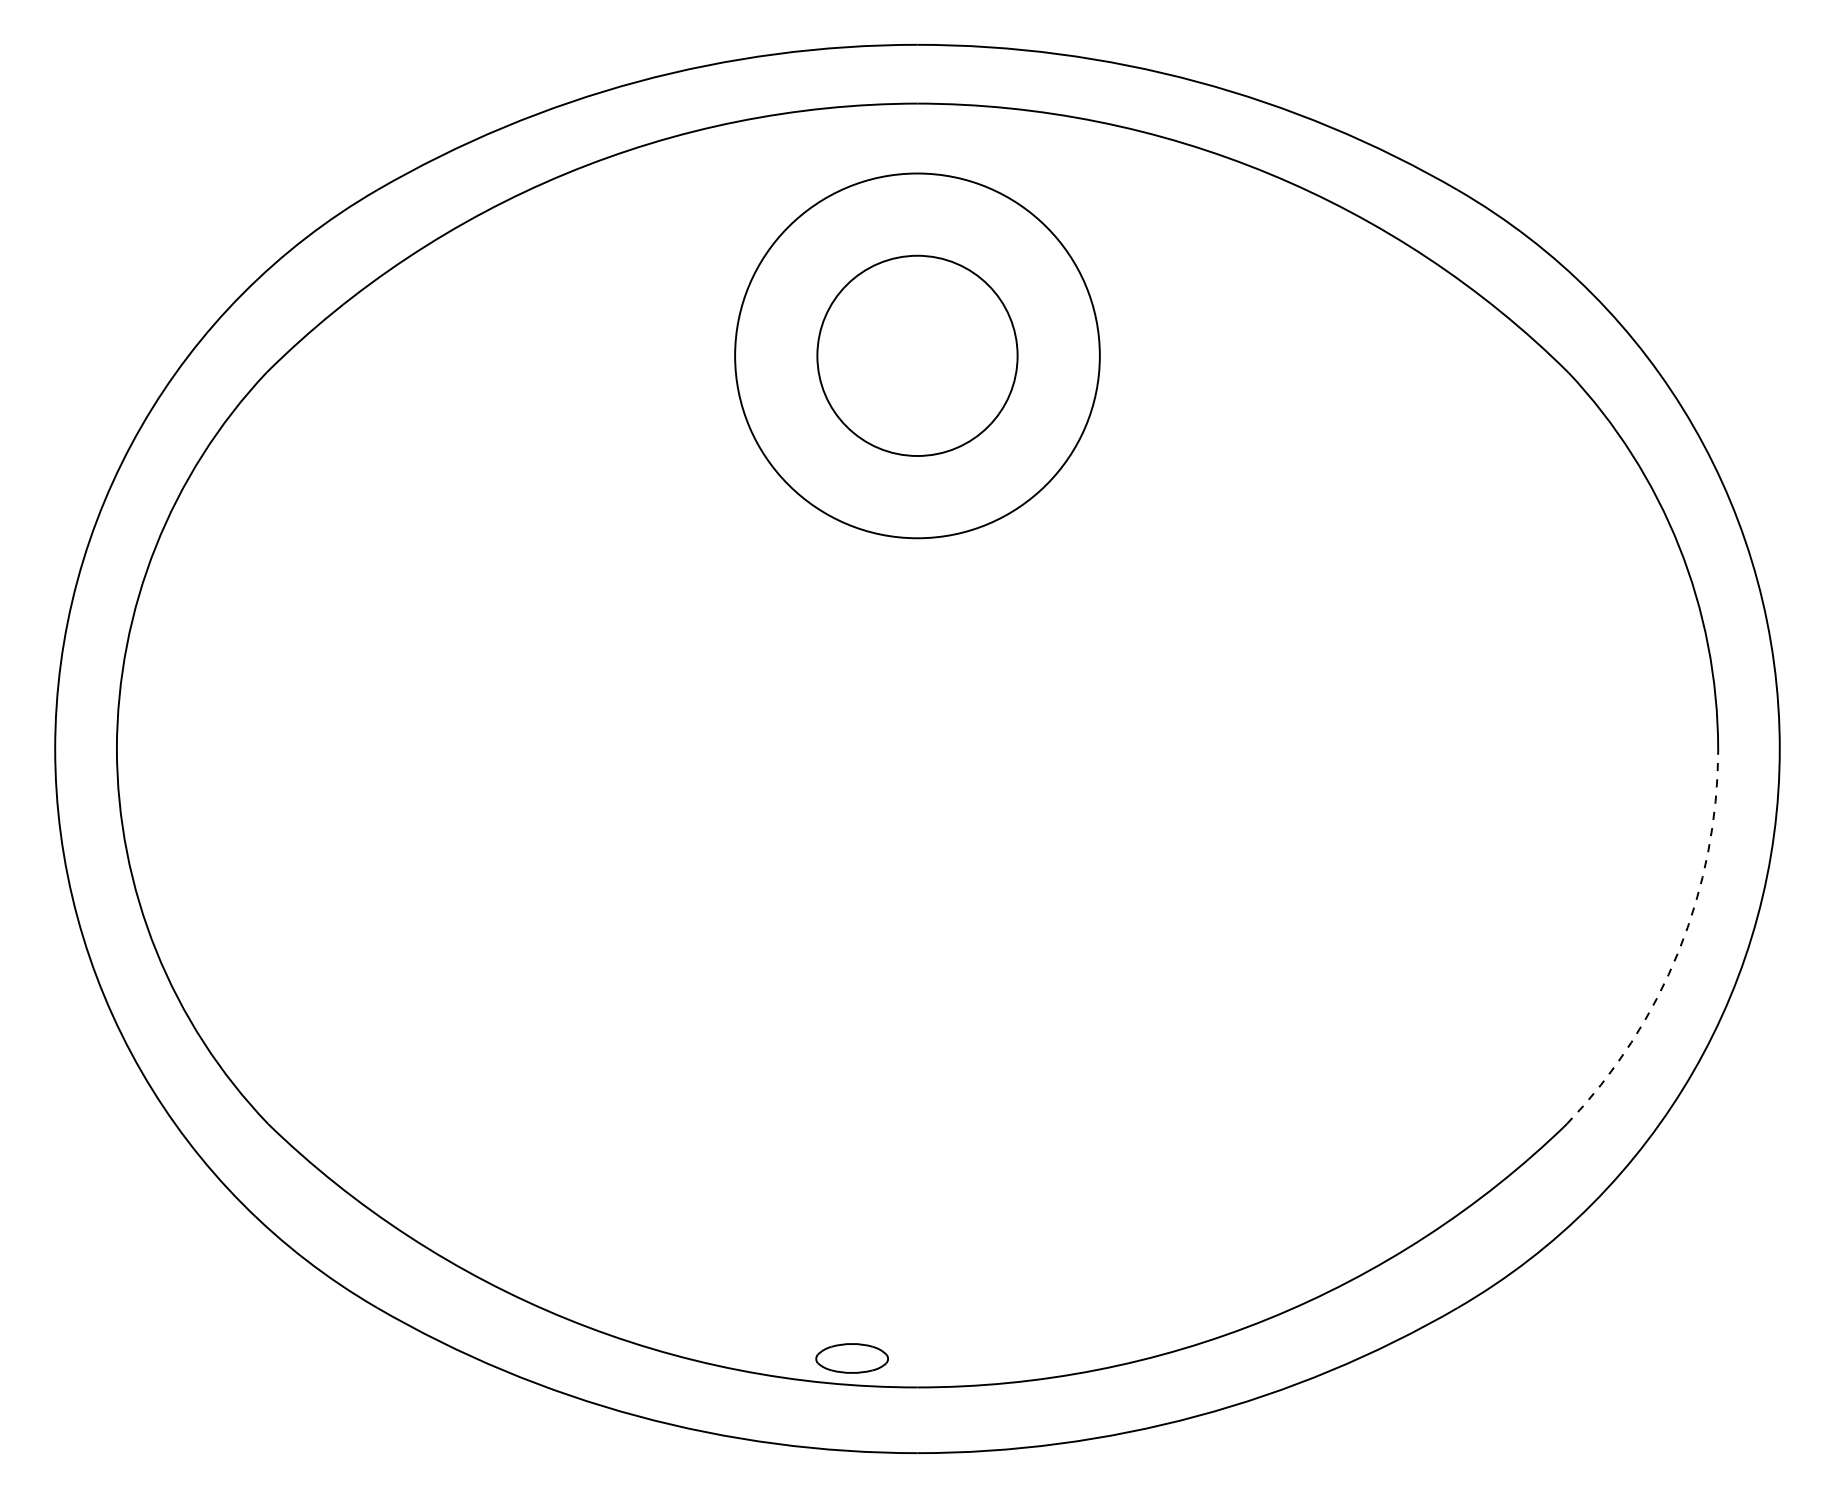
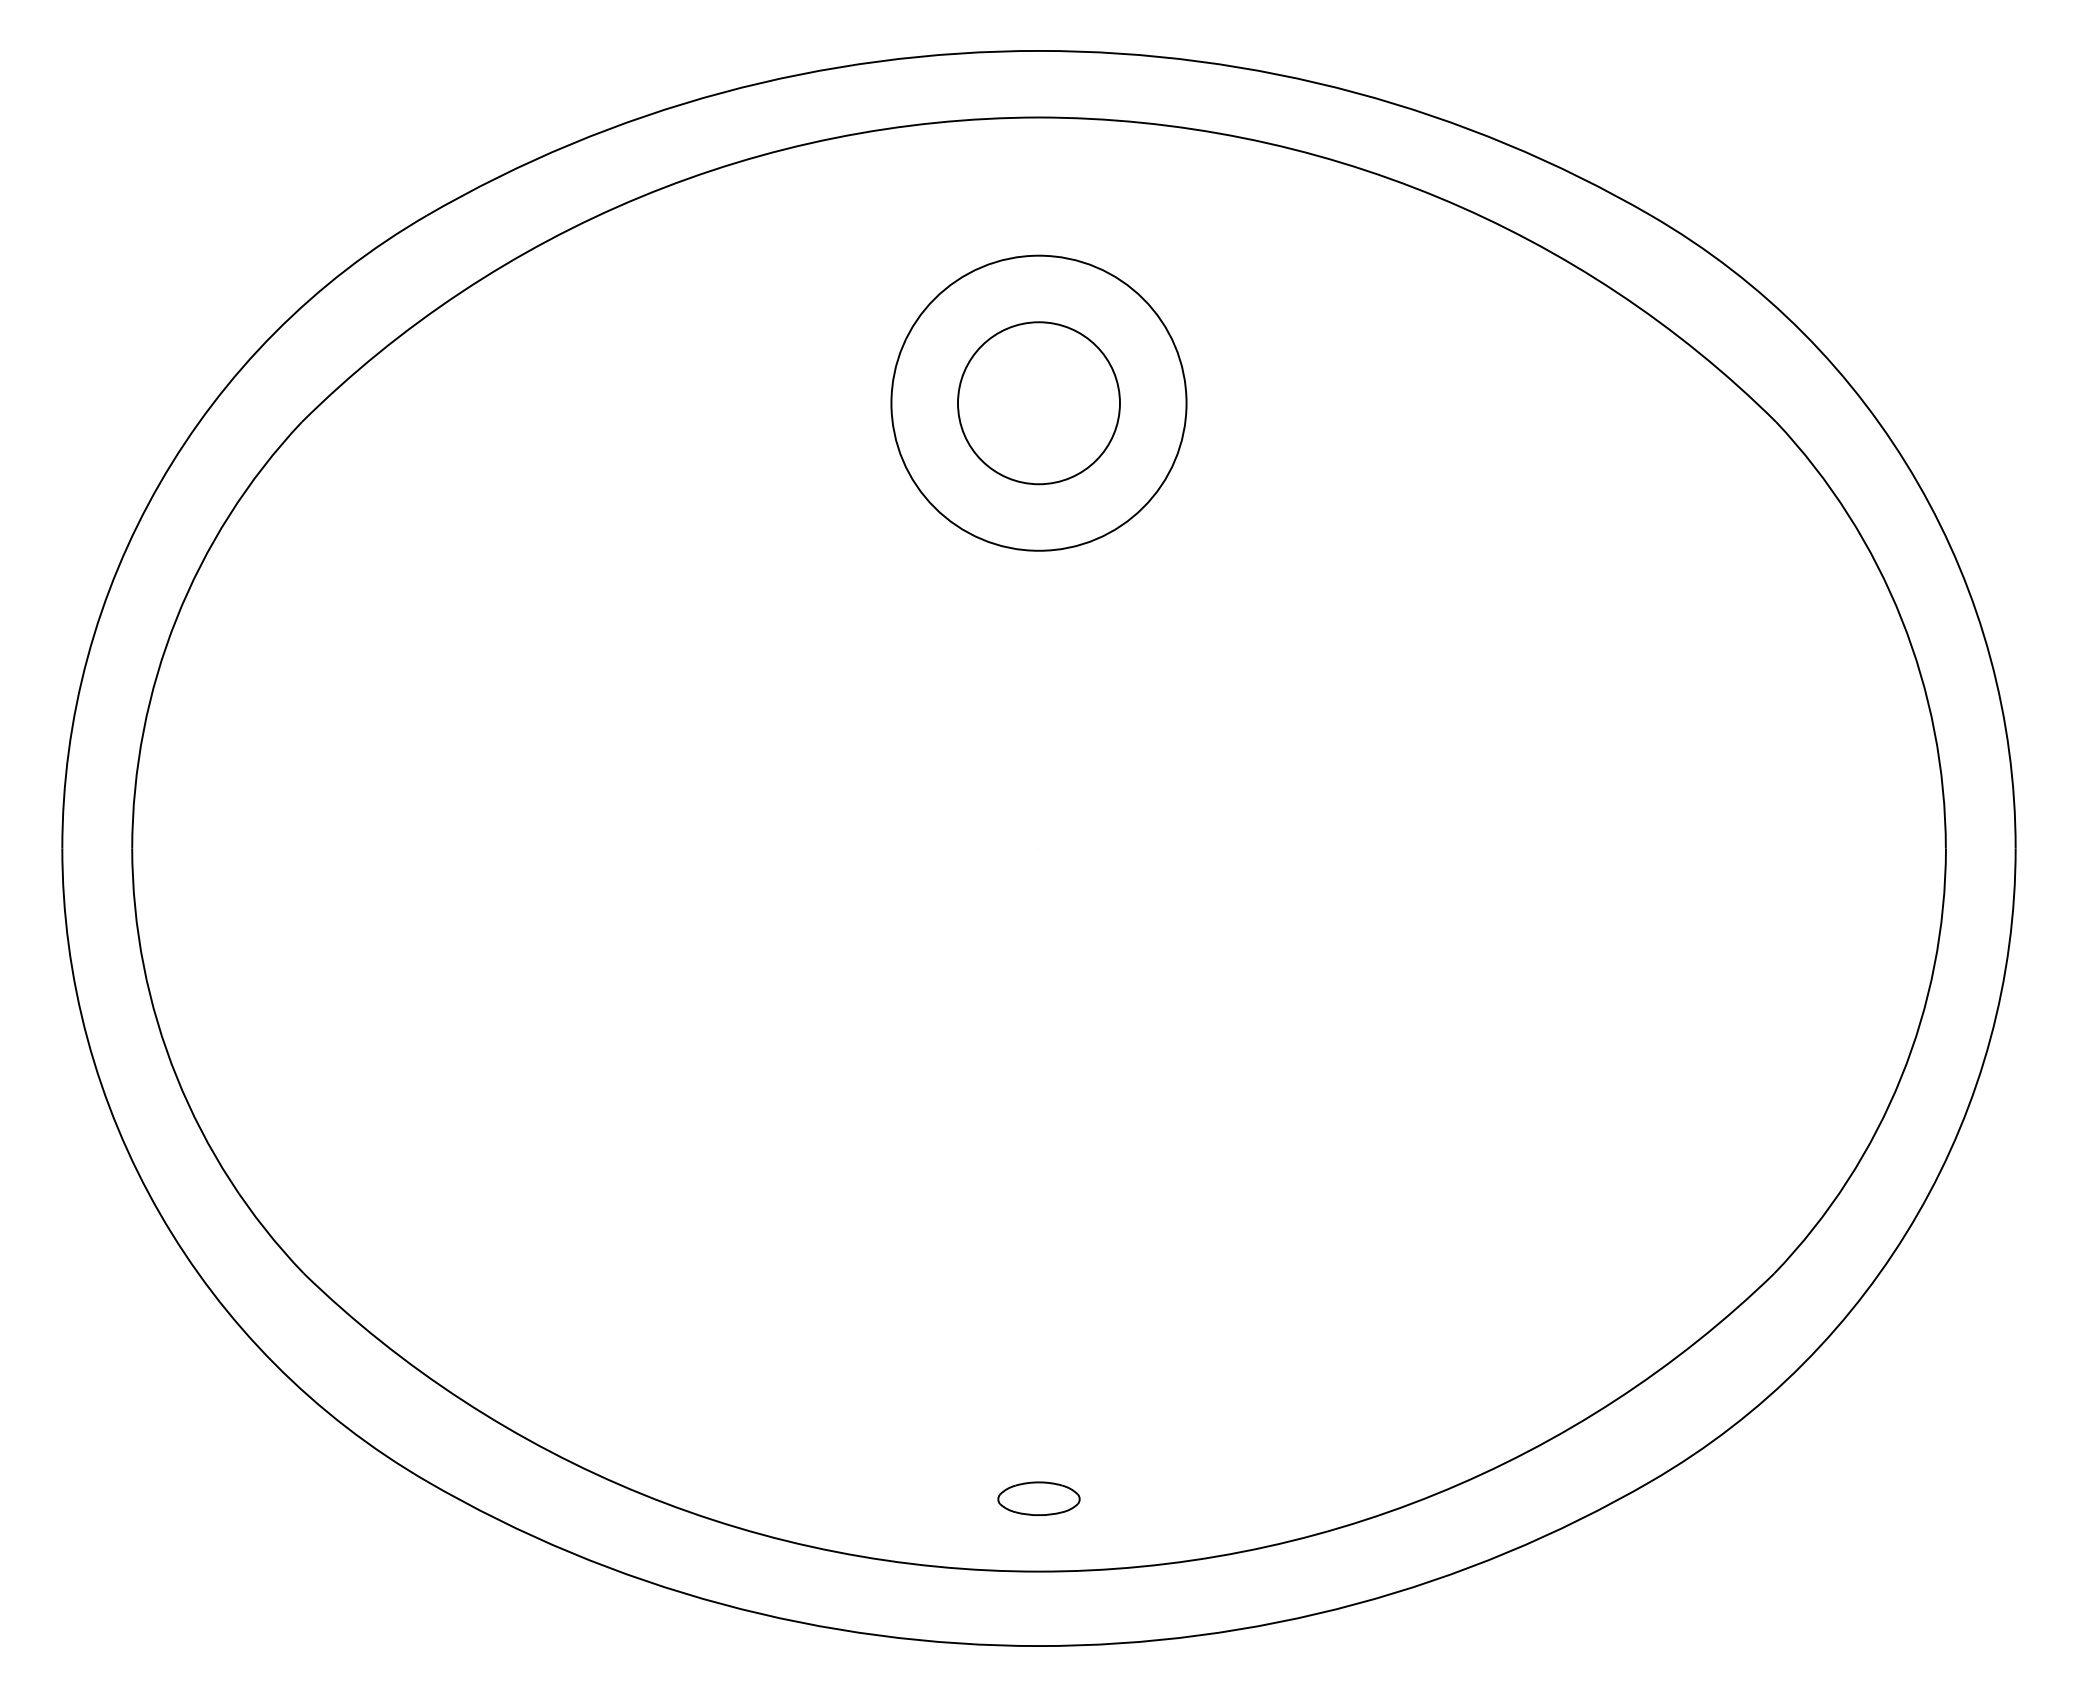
circle: (917, 355) -> (1038, 402), size x0.71
circle: (917, 356) -> (1038, 403), size x0.71
arc: (1679, 951) -> (1901, 1077), dashed -> solid
part: (851, 1358) -> (1038, 1498), moved

